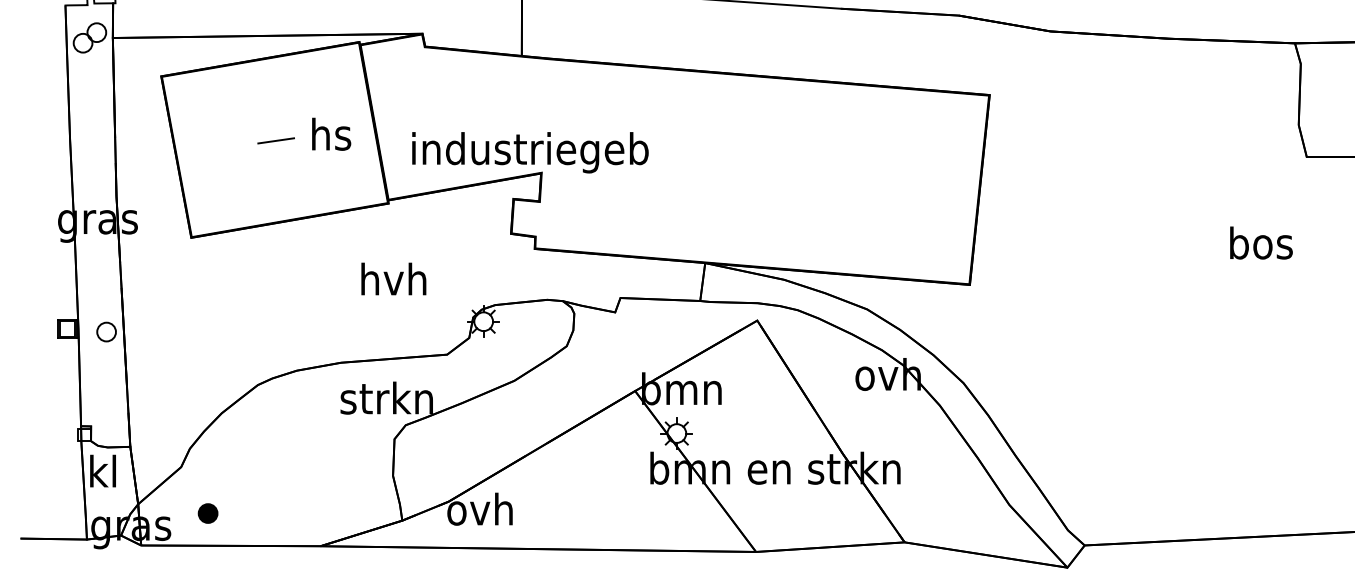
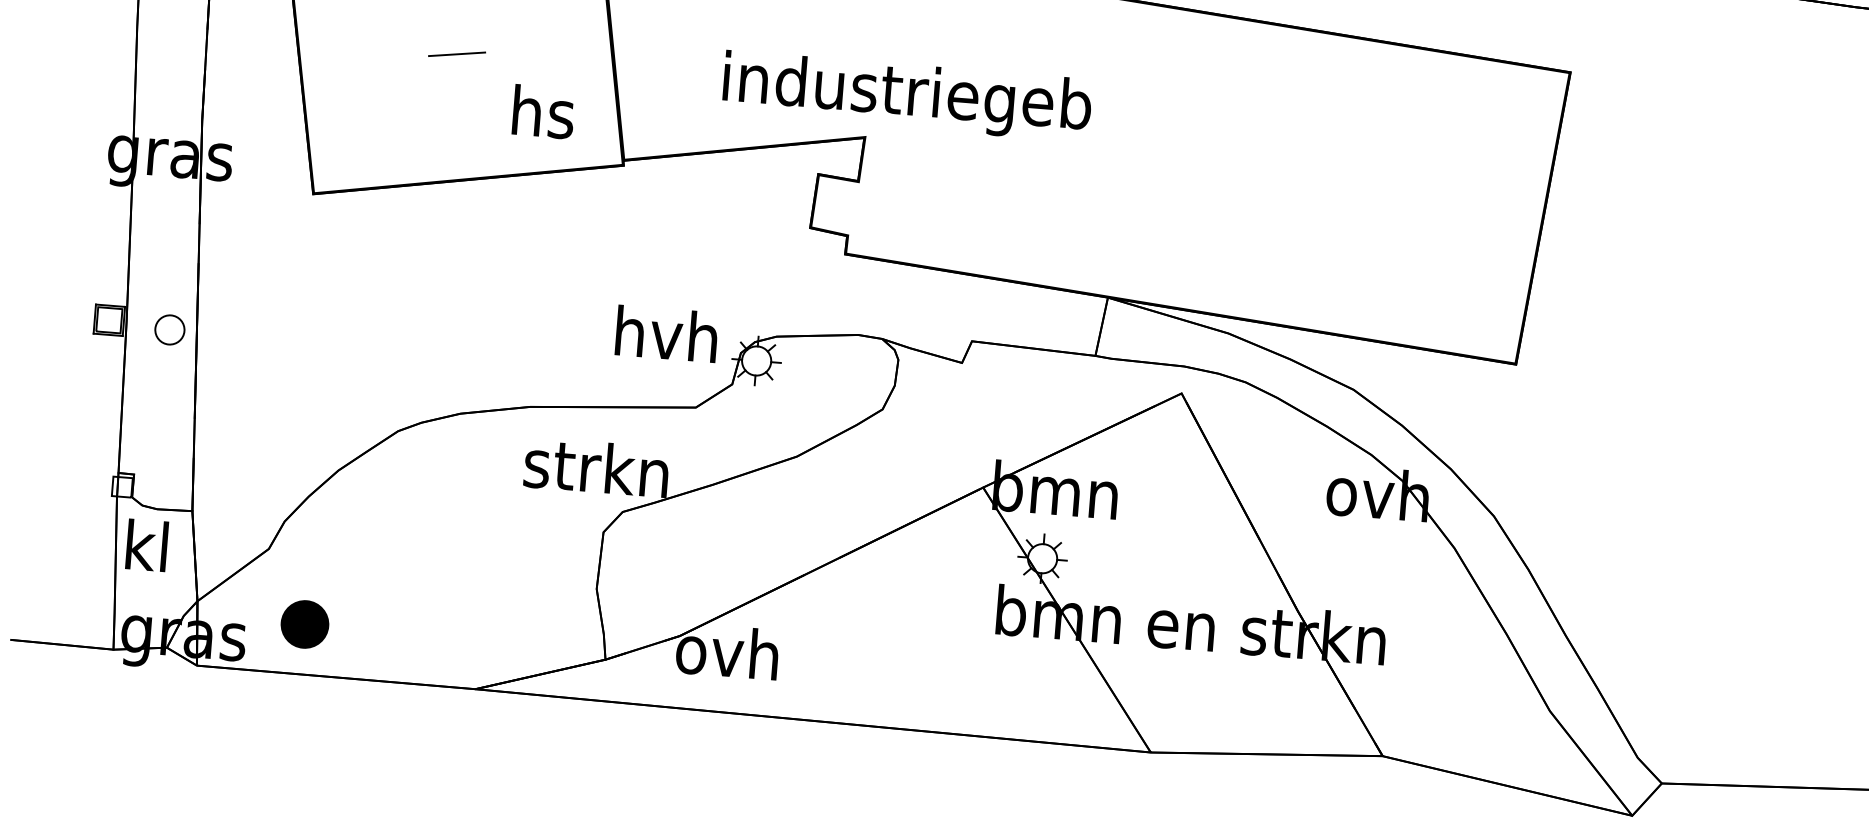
text: (331, 133) -> (543, 110), moved
text: (530, 152) -> (907, 96), moved
text: (393, 278) -> (666, 333), moved
part: (207, 513) -> (303, 624), size x1.6

